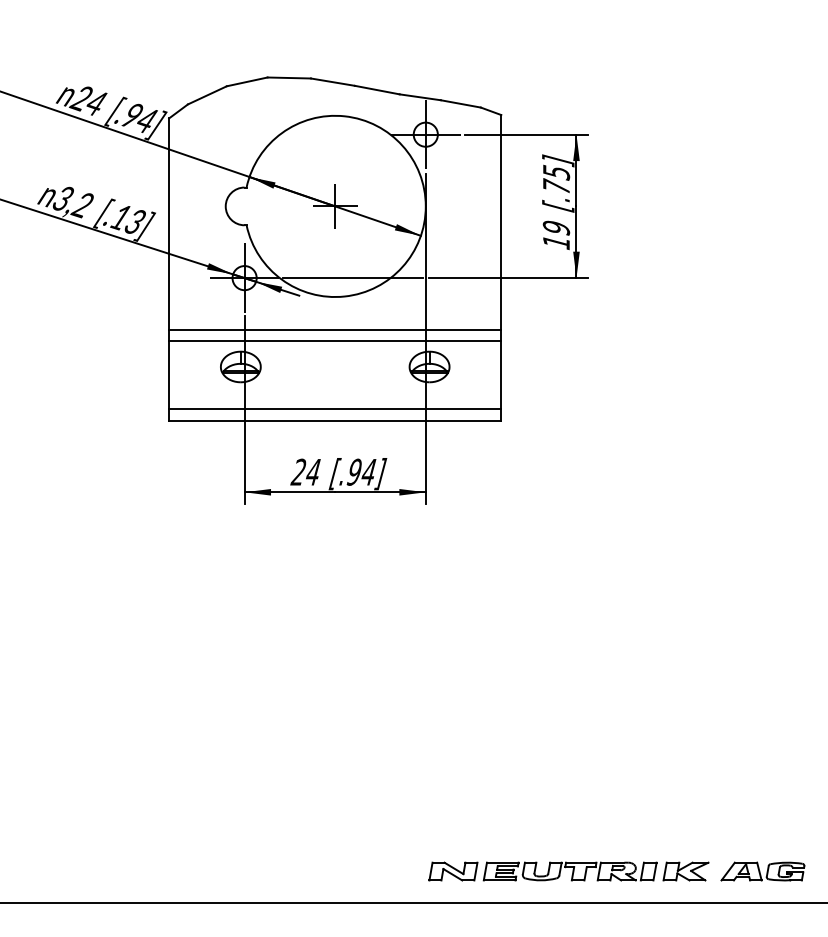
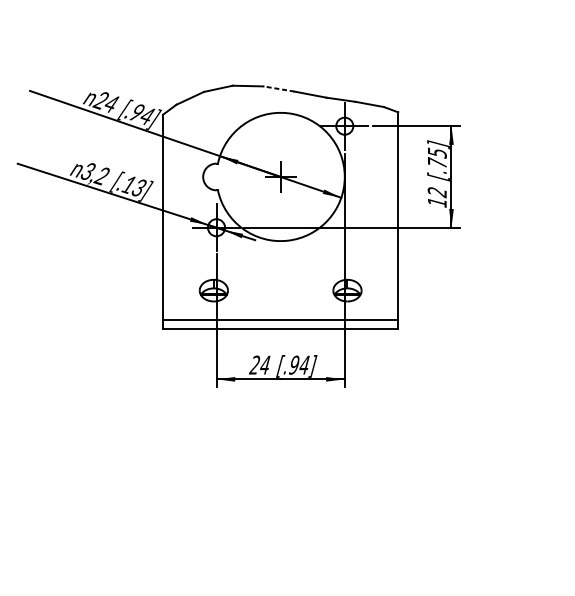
line: (332, 82) -> (278, 89), solid -> dashed
text: (556, 228) -> (437, 192), 19 -> 12
line: (335, 330) -> (280, 264), removed
line: (335, 340) -> (280, 271), removed

